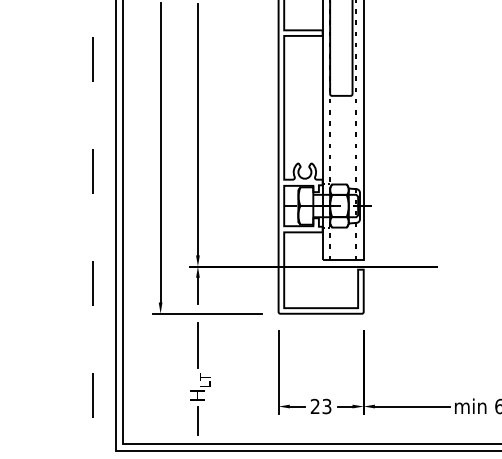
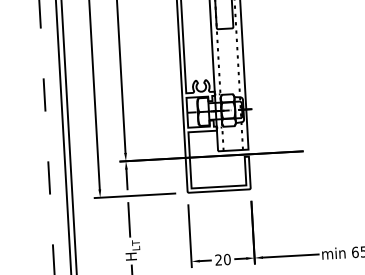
text: (326, 406) -> (227, 259), 23 -> 20

